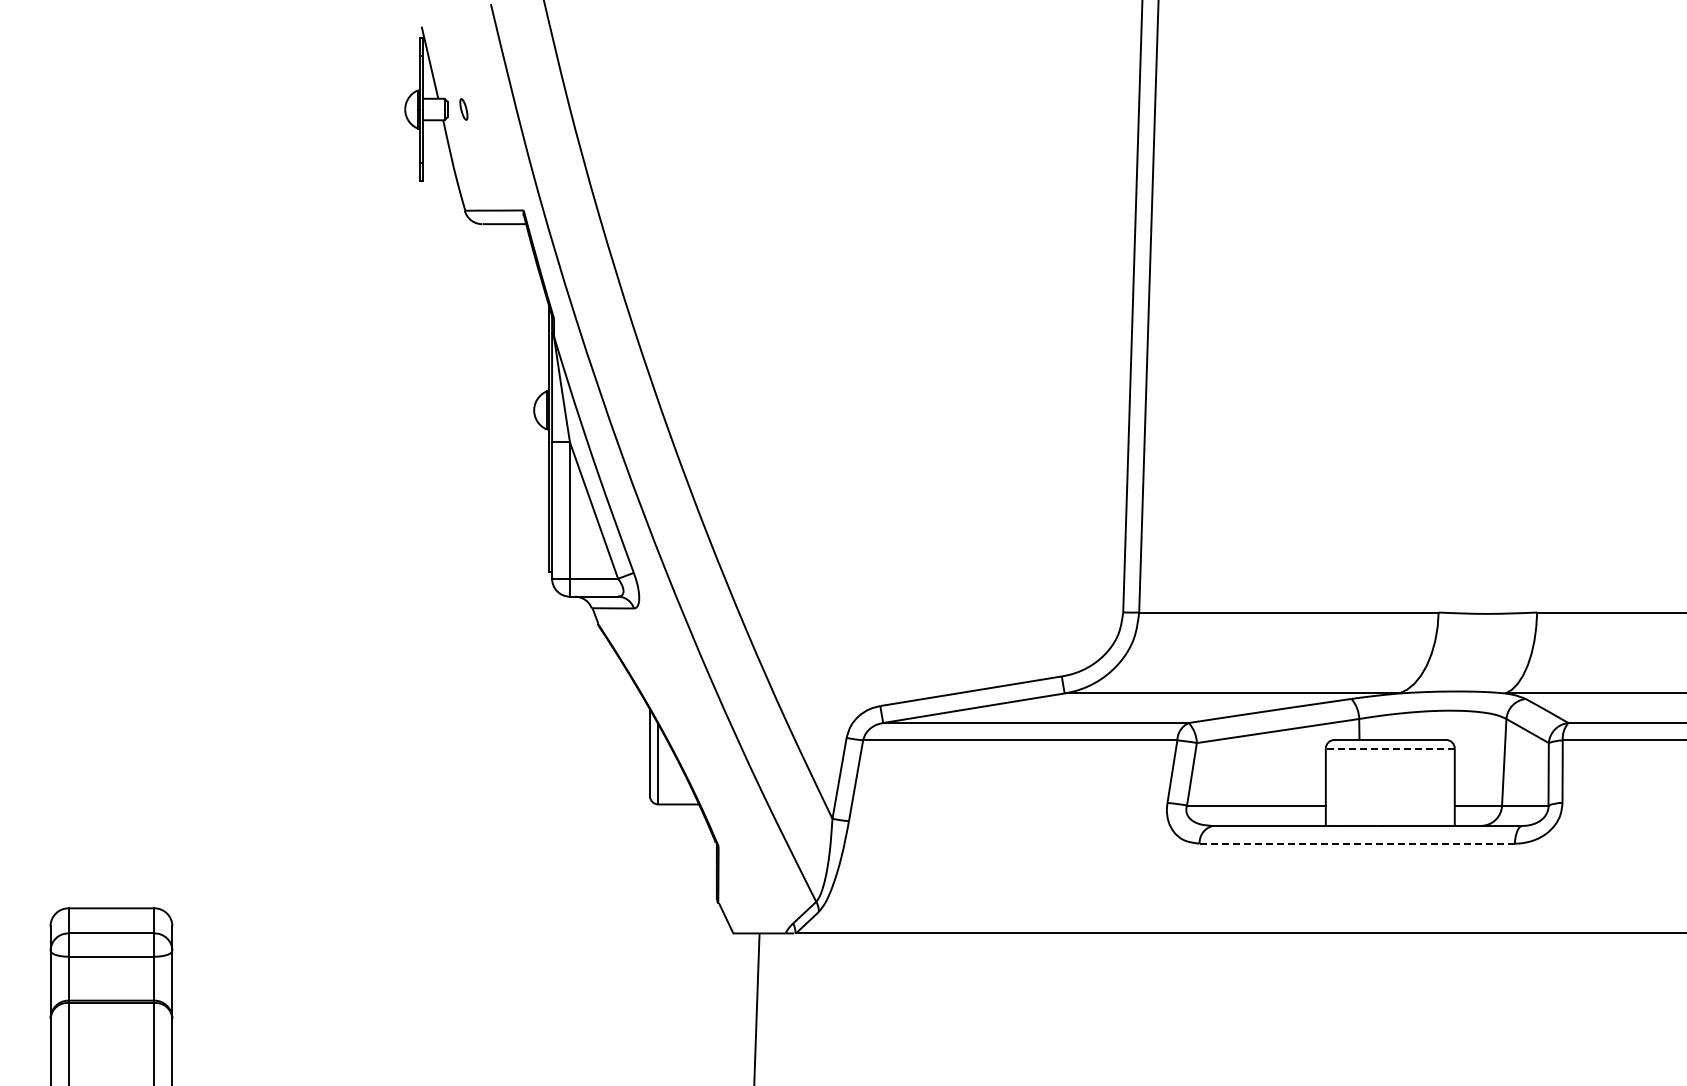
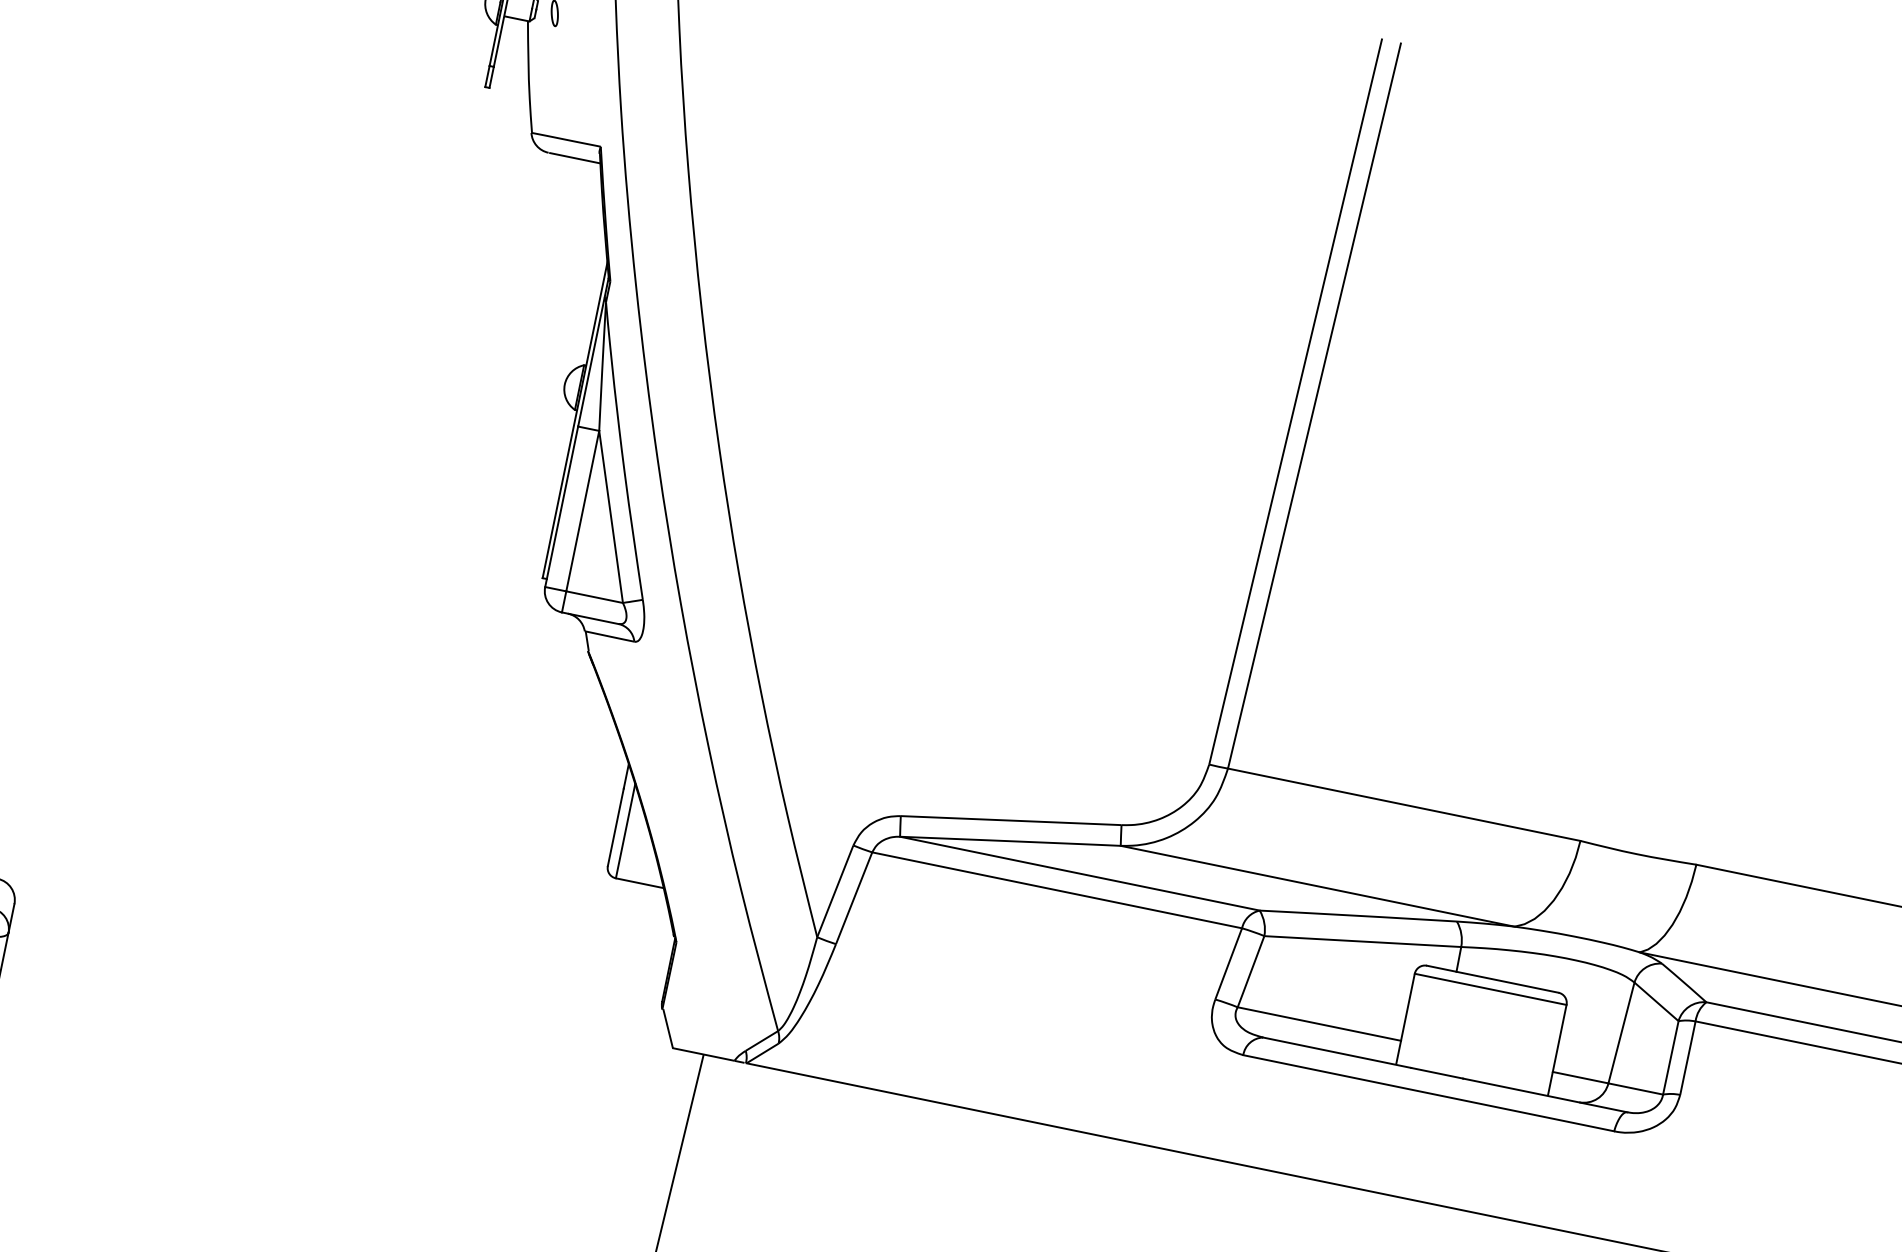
line: (1389, 748) -> (1489, 989), dashed -> solid
line: (1357, 843) -> (1429, 1093), dashed -> solid

